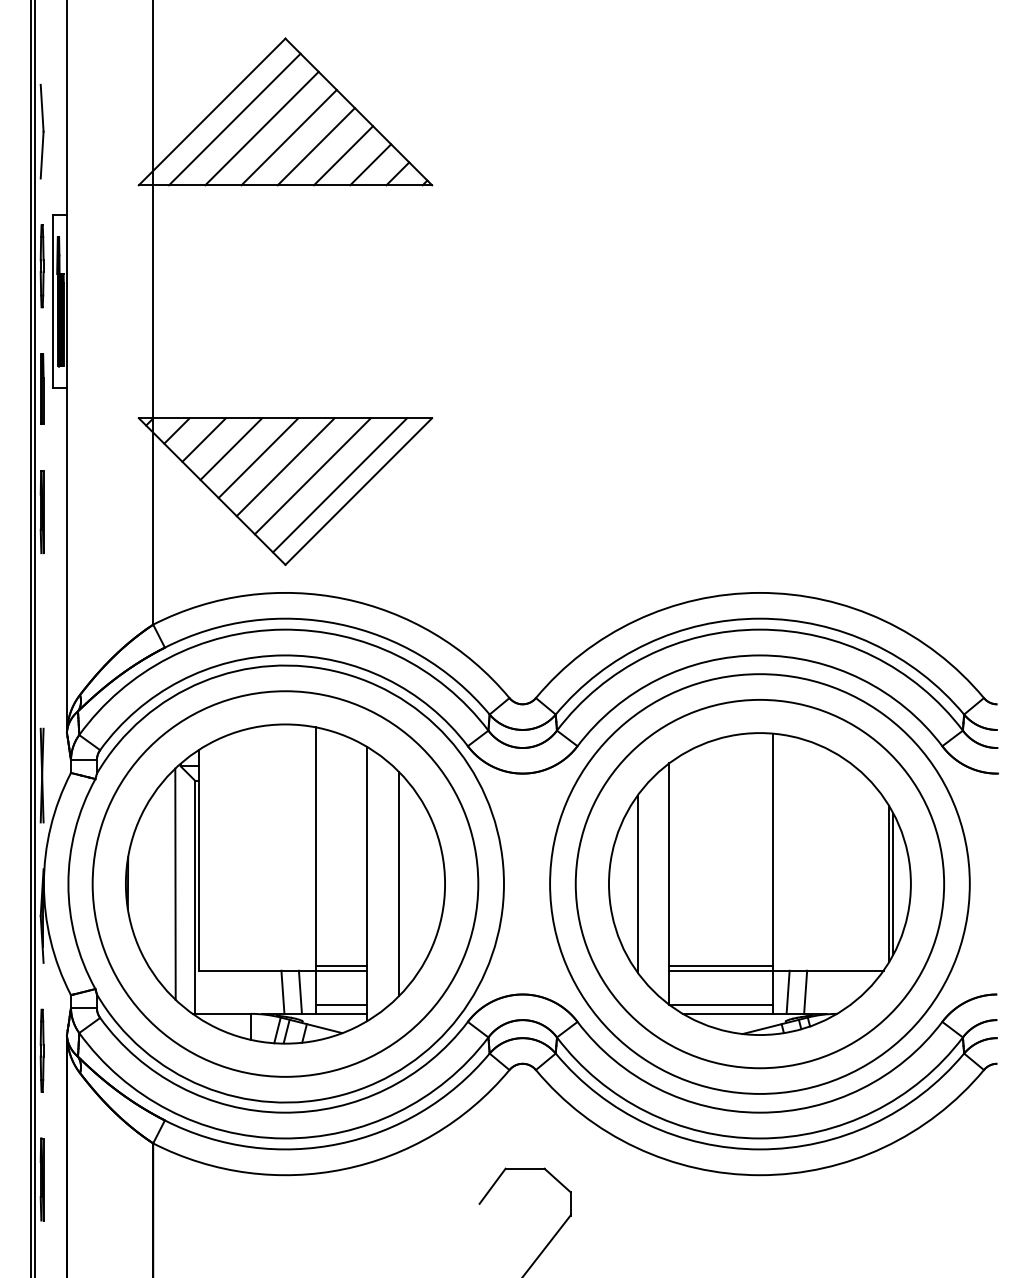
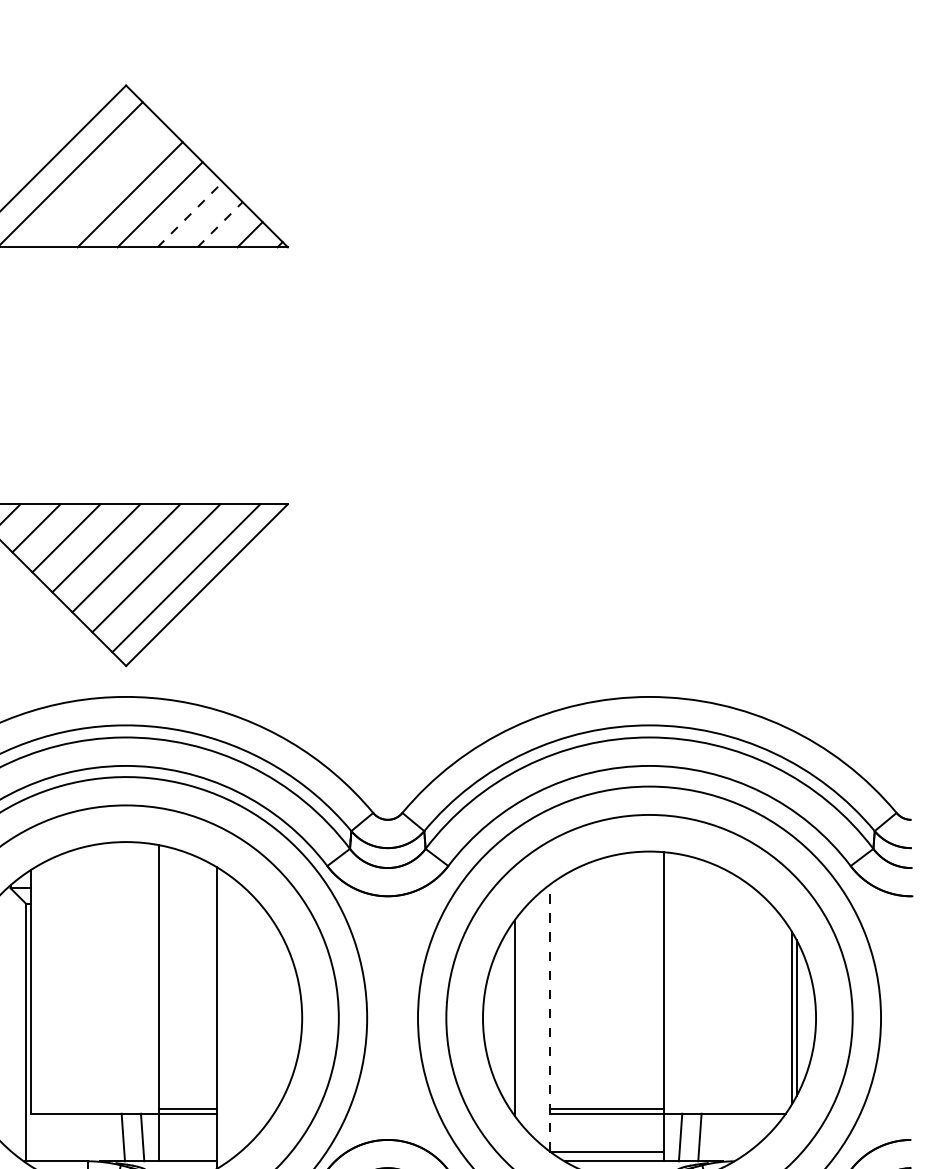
line: (261, 128) -> (99, 184), removed
line: (343, 155) -> (190, 214), solid -> dashed
line: (370, 164) -> (219, 224), solid -> dashed
line: (175, 883) -> (4, 1017), removed
line: (399, 884) -> (251, 1018), removed
line: (669, 884) -> (549, 1018), solid -> dashed
line: (341, 1005) -> (187, 1152), removed

